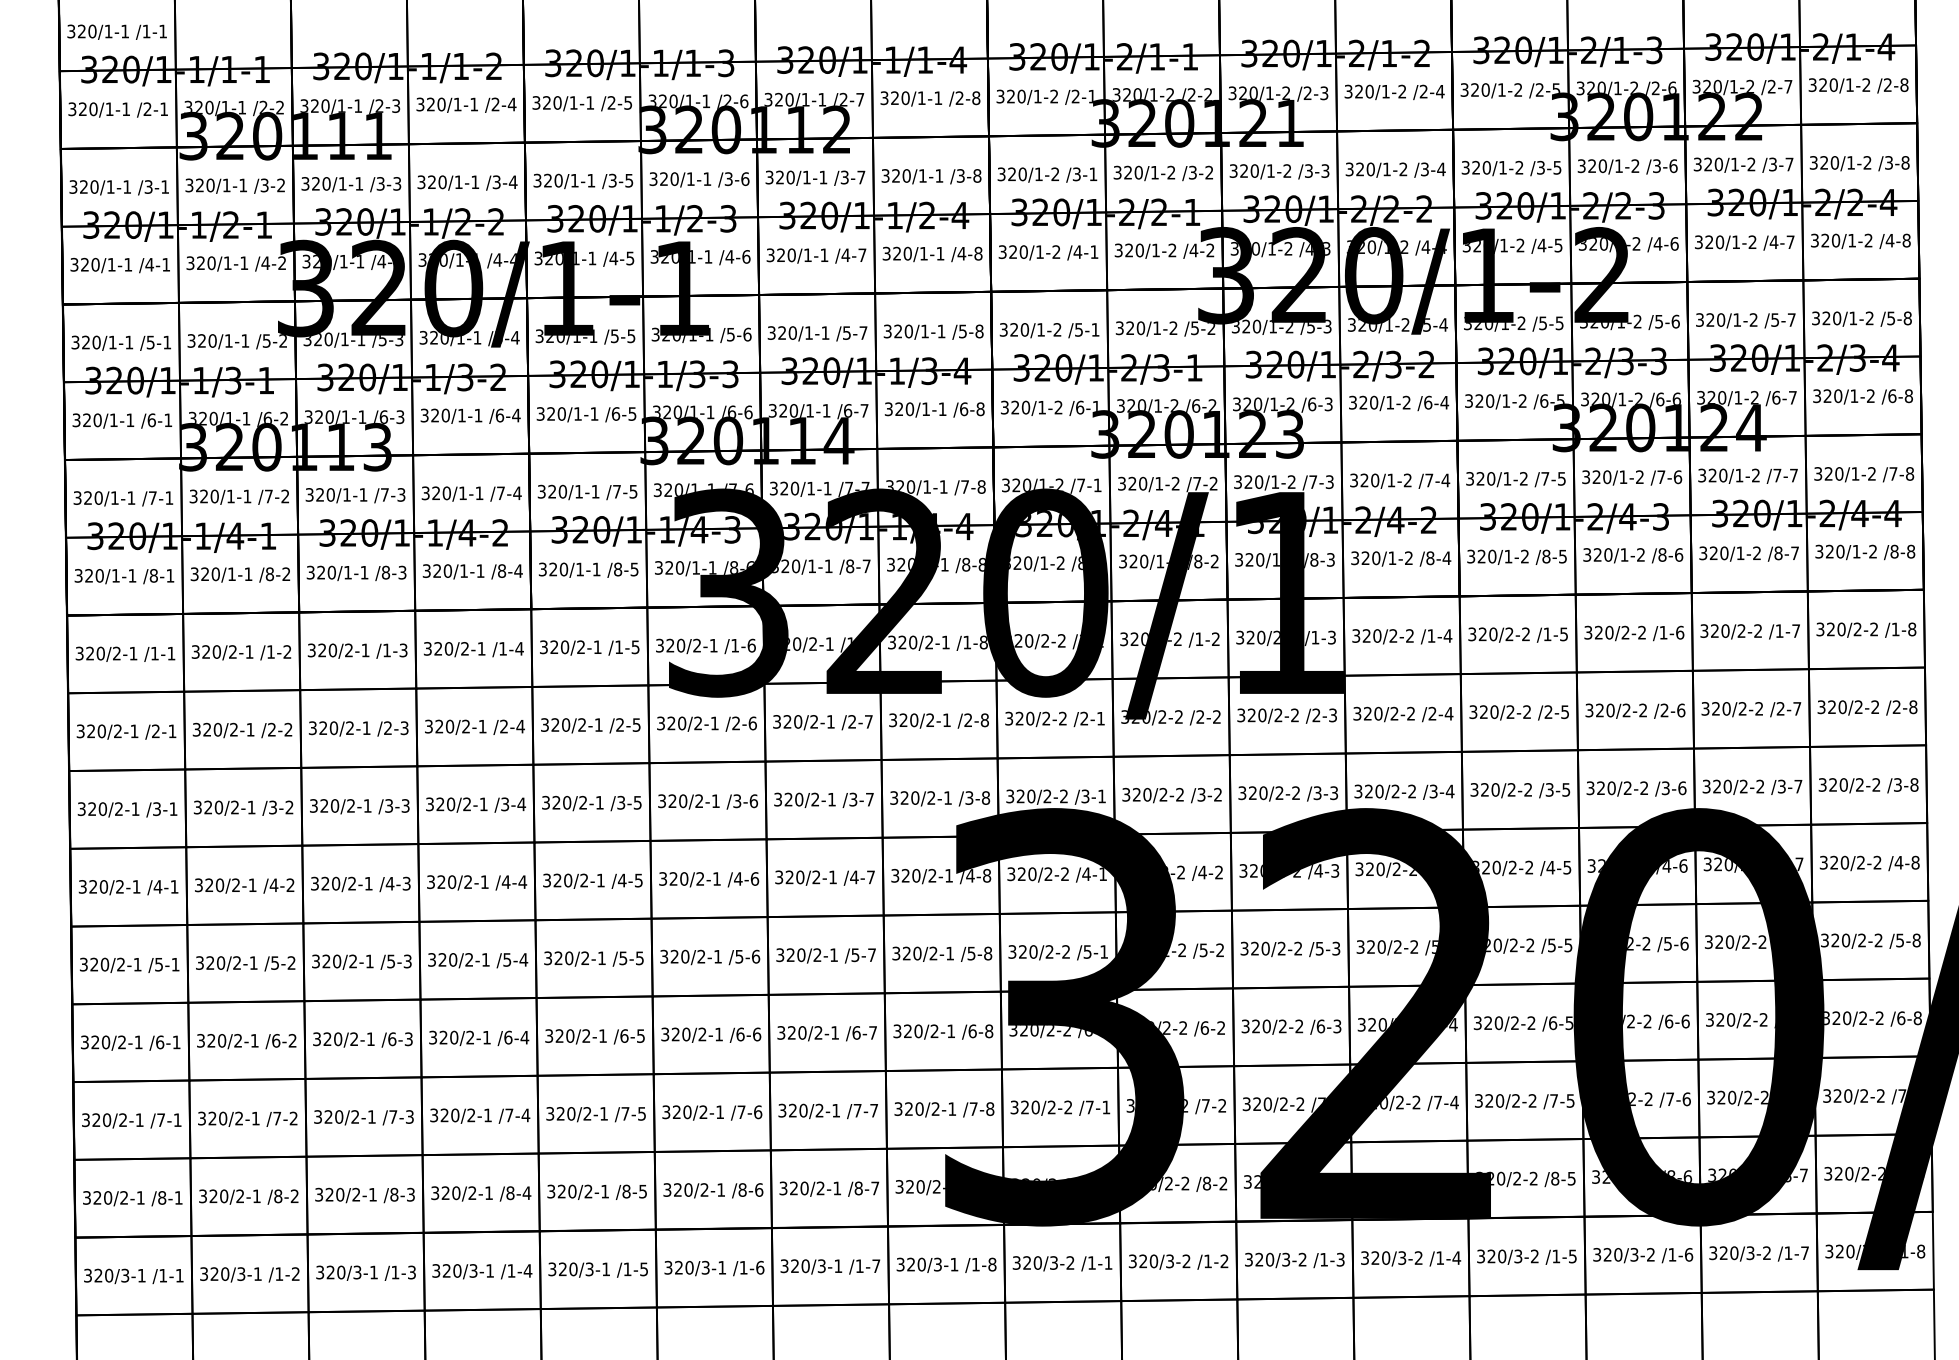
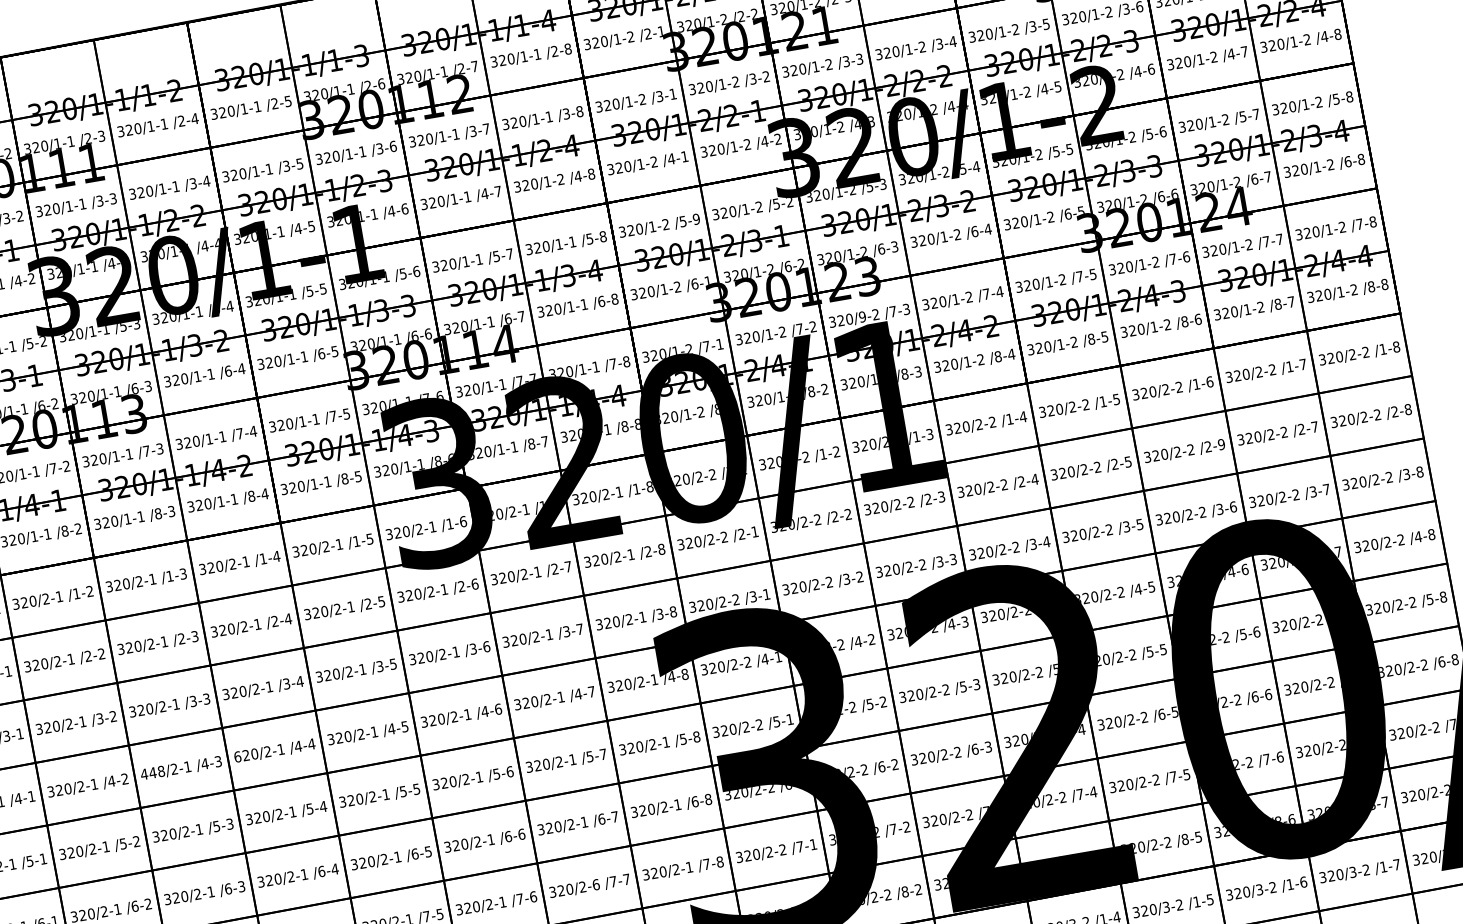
text: (940, 253) -> (560, 179), 320/1-1 -> 320/1-2
text: (1095, 329) -> (696, 218), /5-1 -> /5-9
text: (1275, 482) -> (862, 317), 320/1-2 -> 320/9-2
text: (1681, 710) -> (1221, 444), /2-6 -> /2-9
text: (431, 881) -> (238, 756), 320/2-1 -> 620/2-1
text: (325, 883) -> (152, 772), 320/2-1 -> 448/2-1
text: (836, 1110) -> (596, 884), 320/2-1 -> 320/2-6

